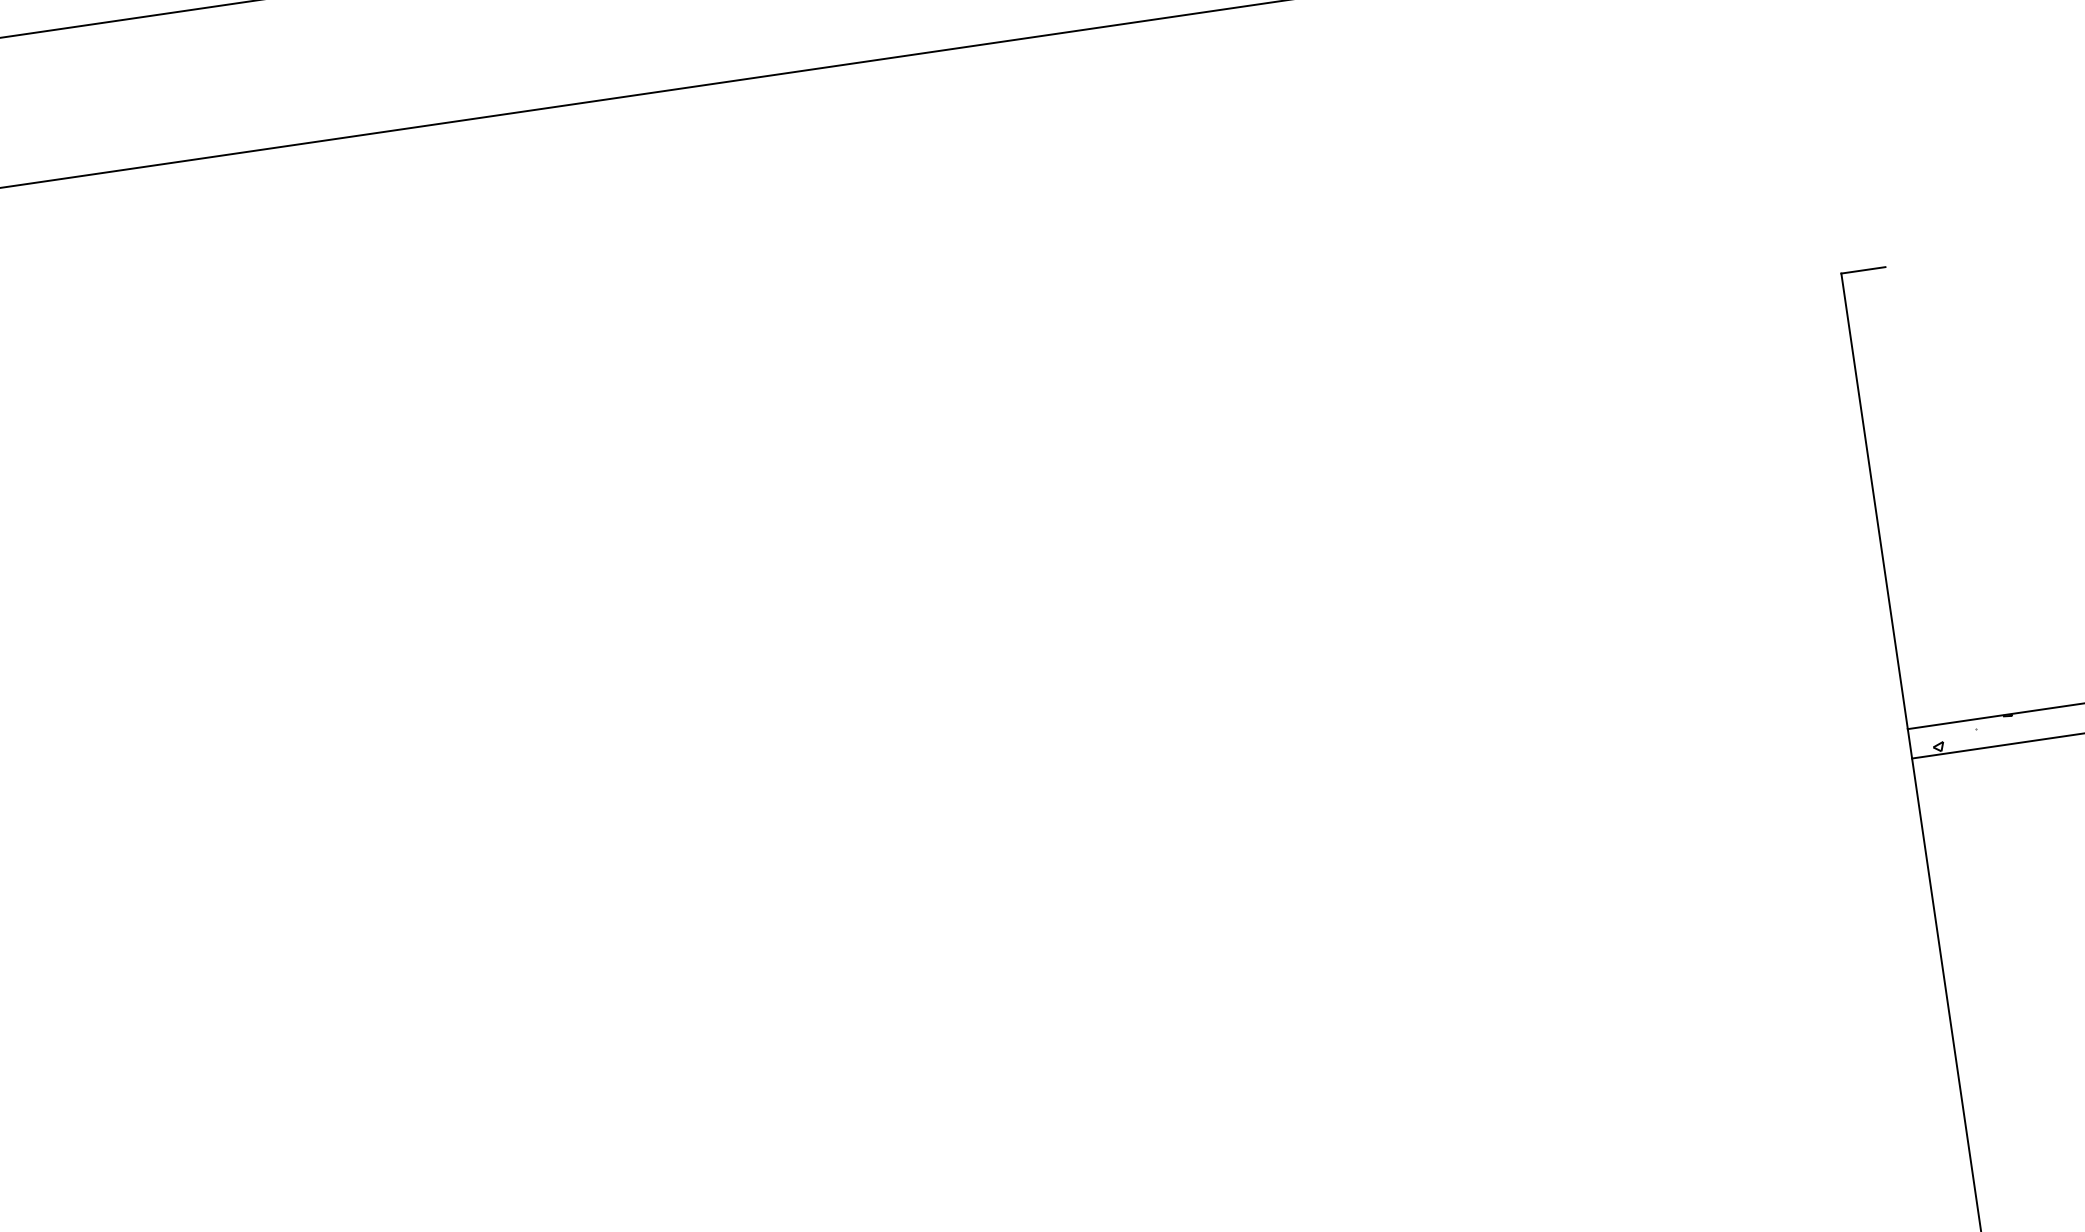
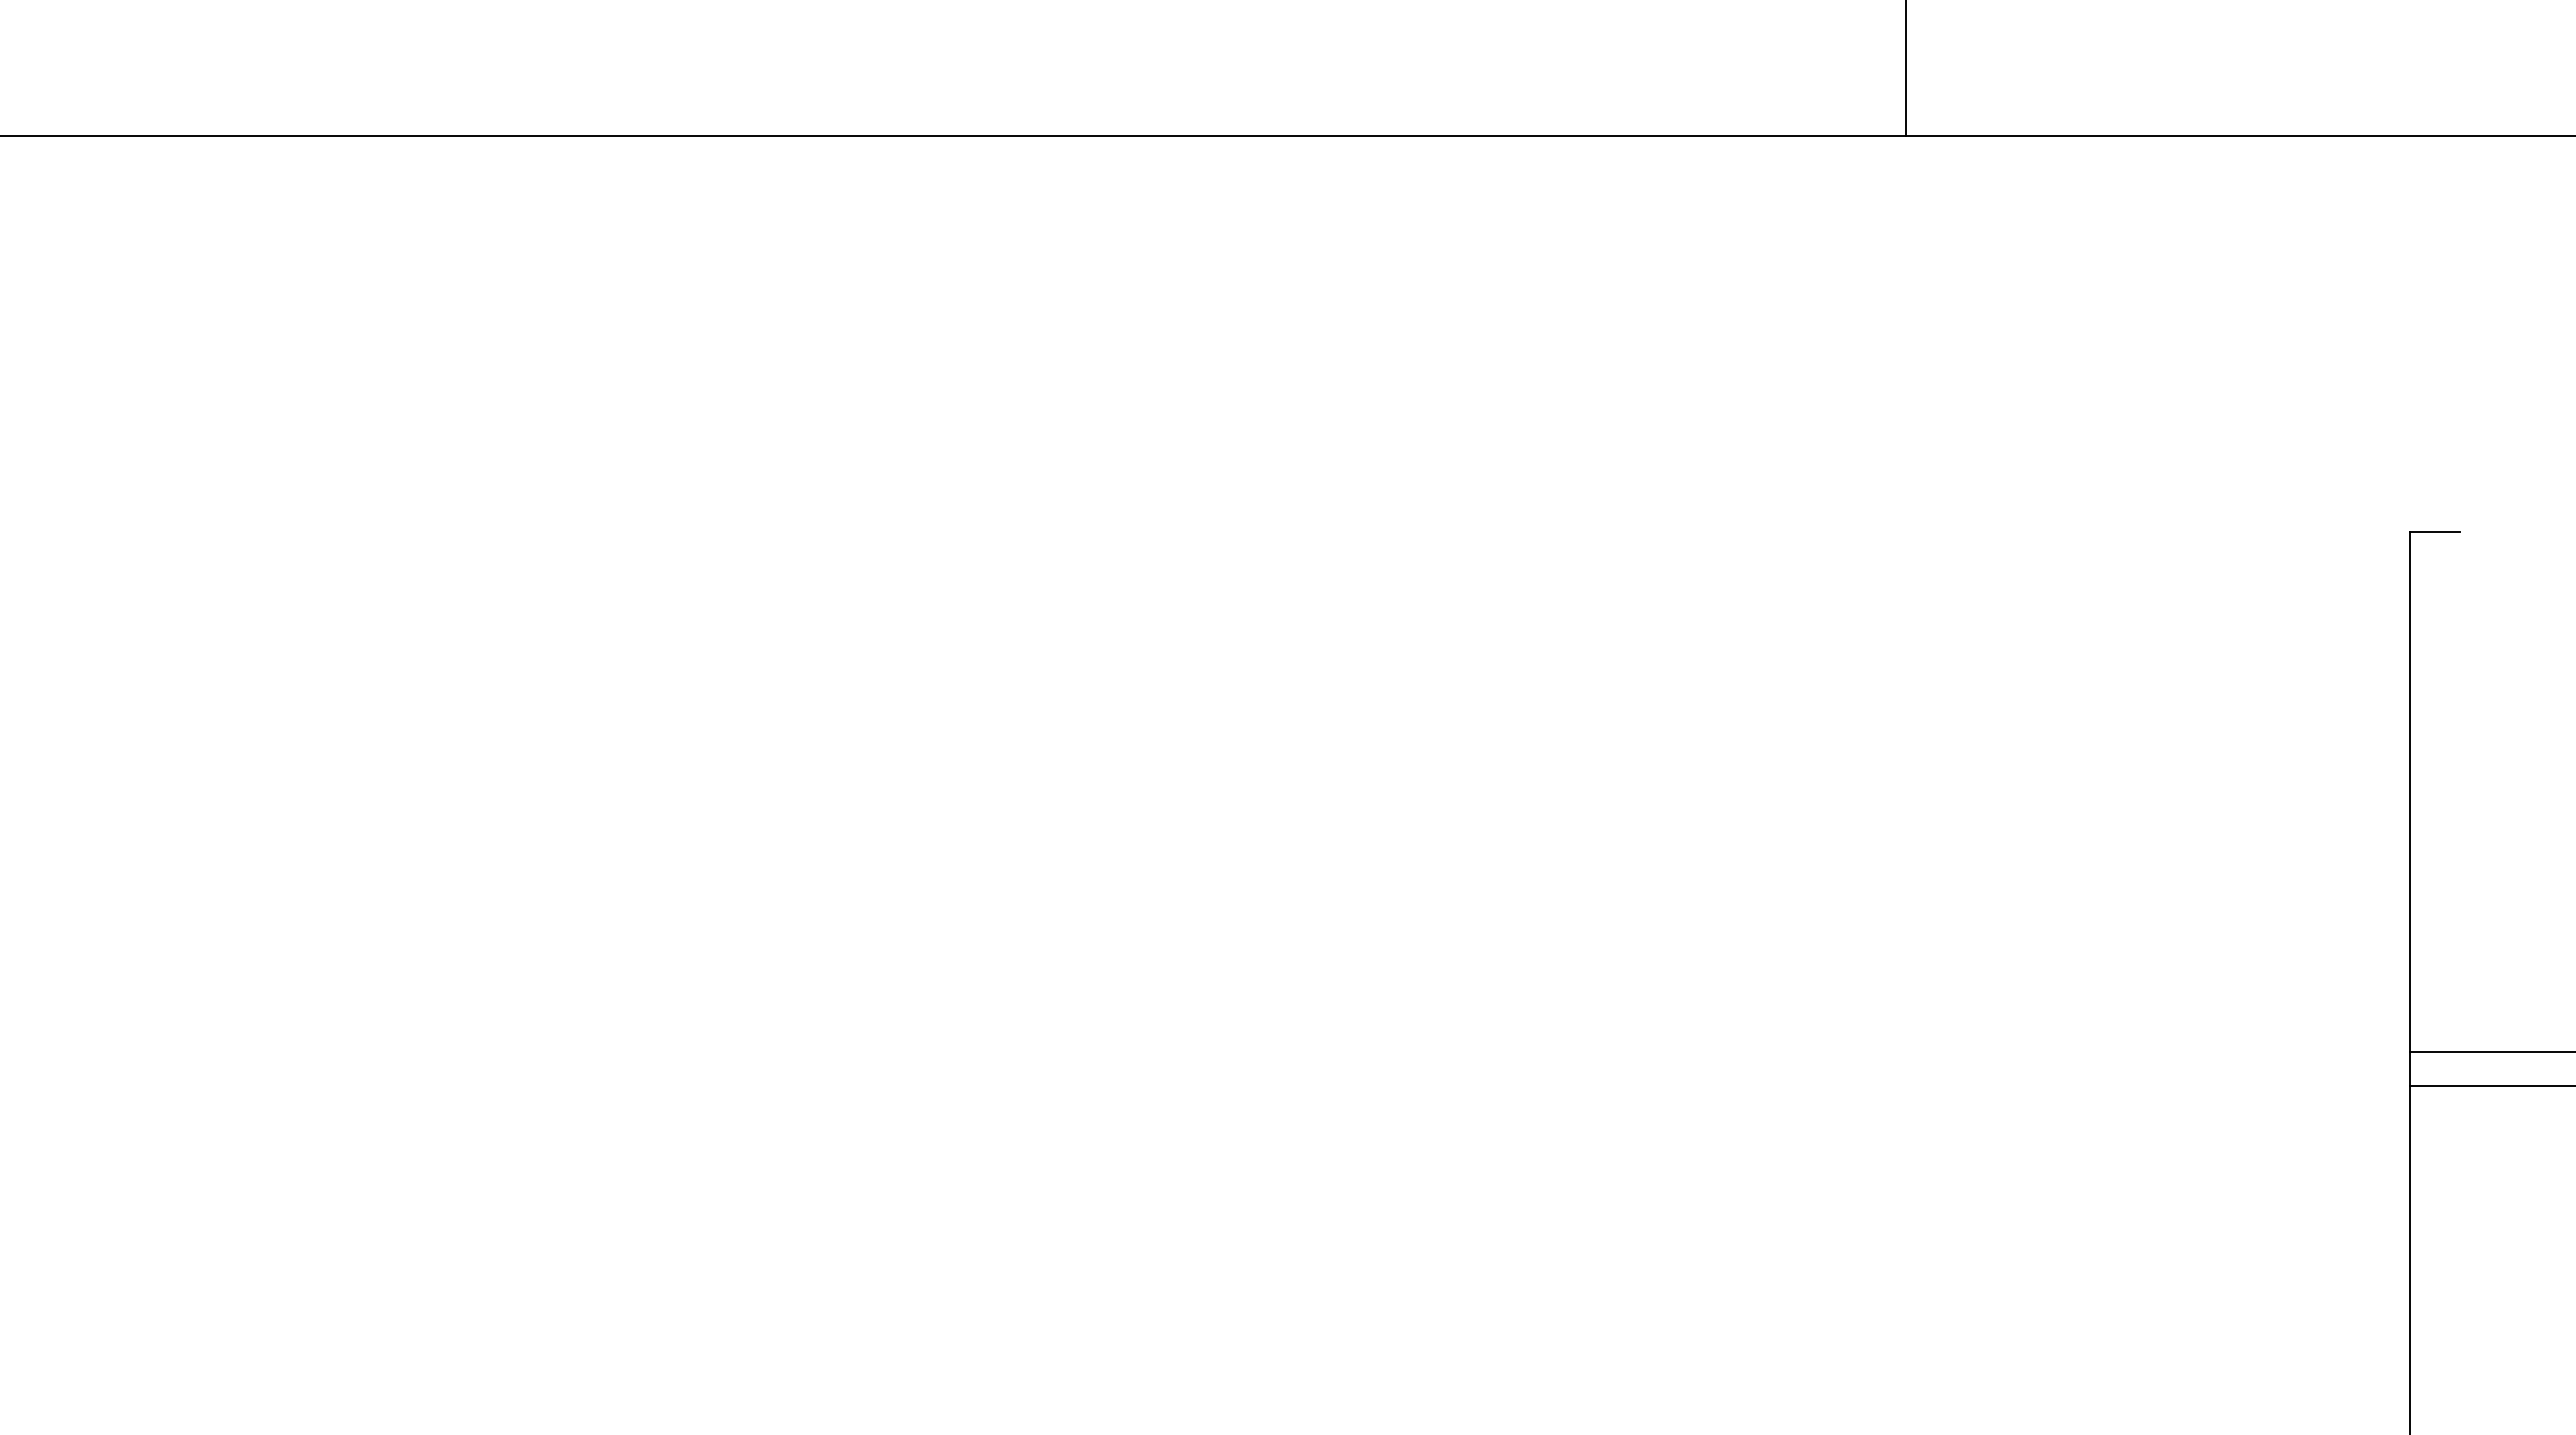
hatch: (1972, 733) -> (2481, 1067), removed

